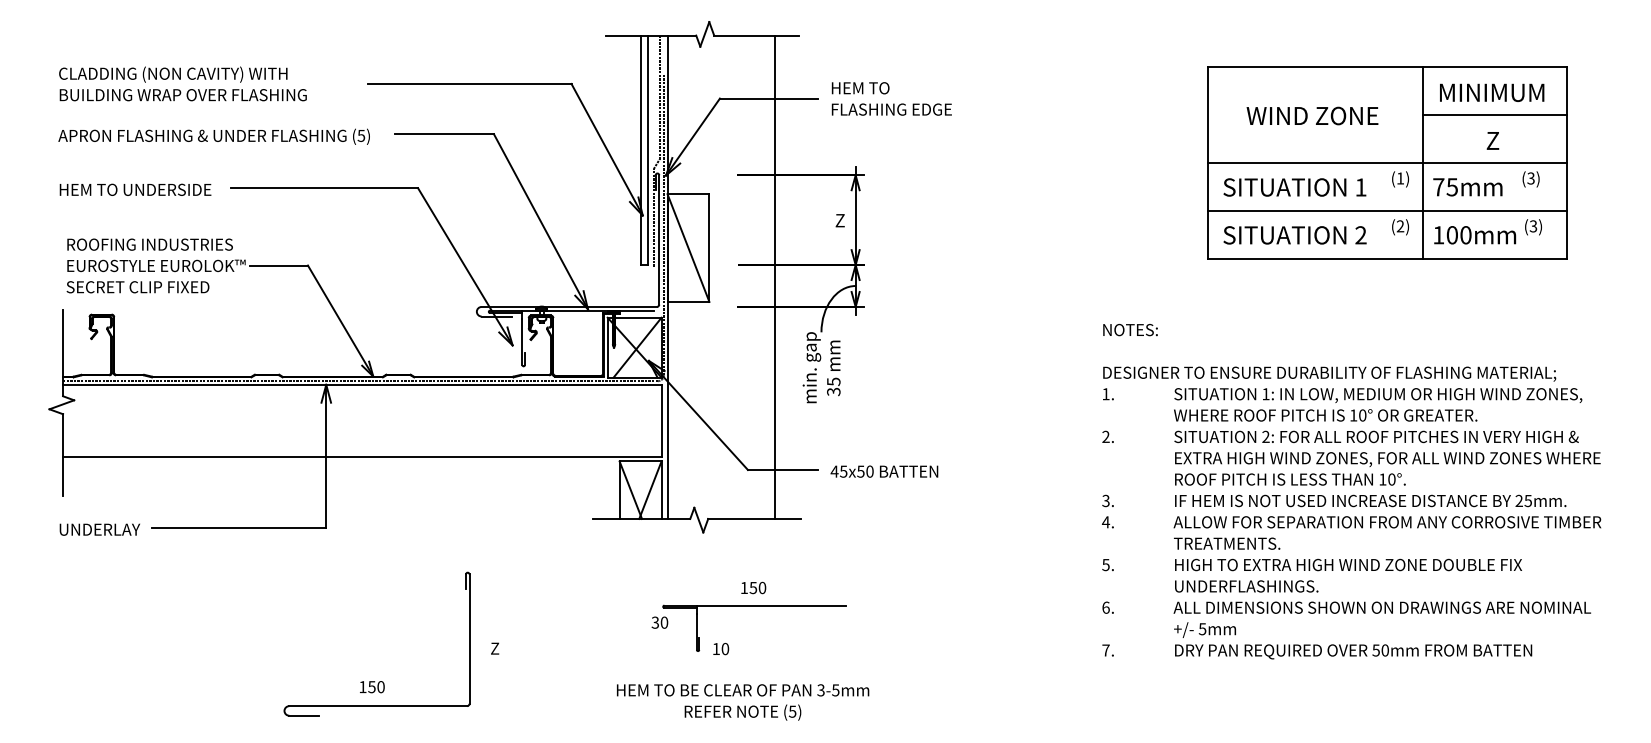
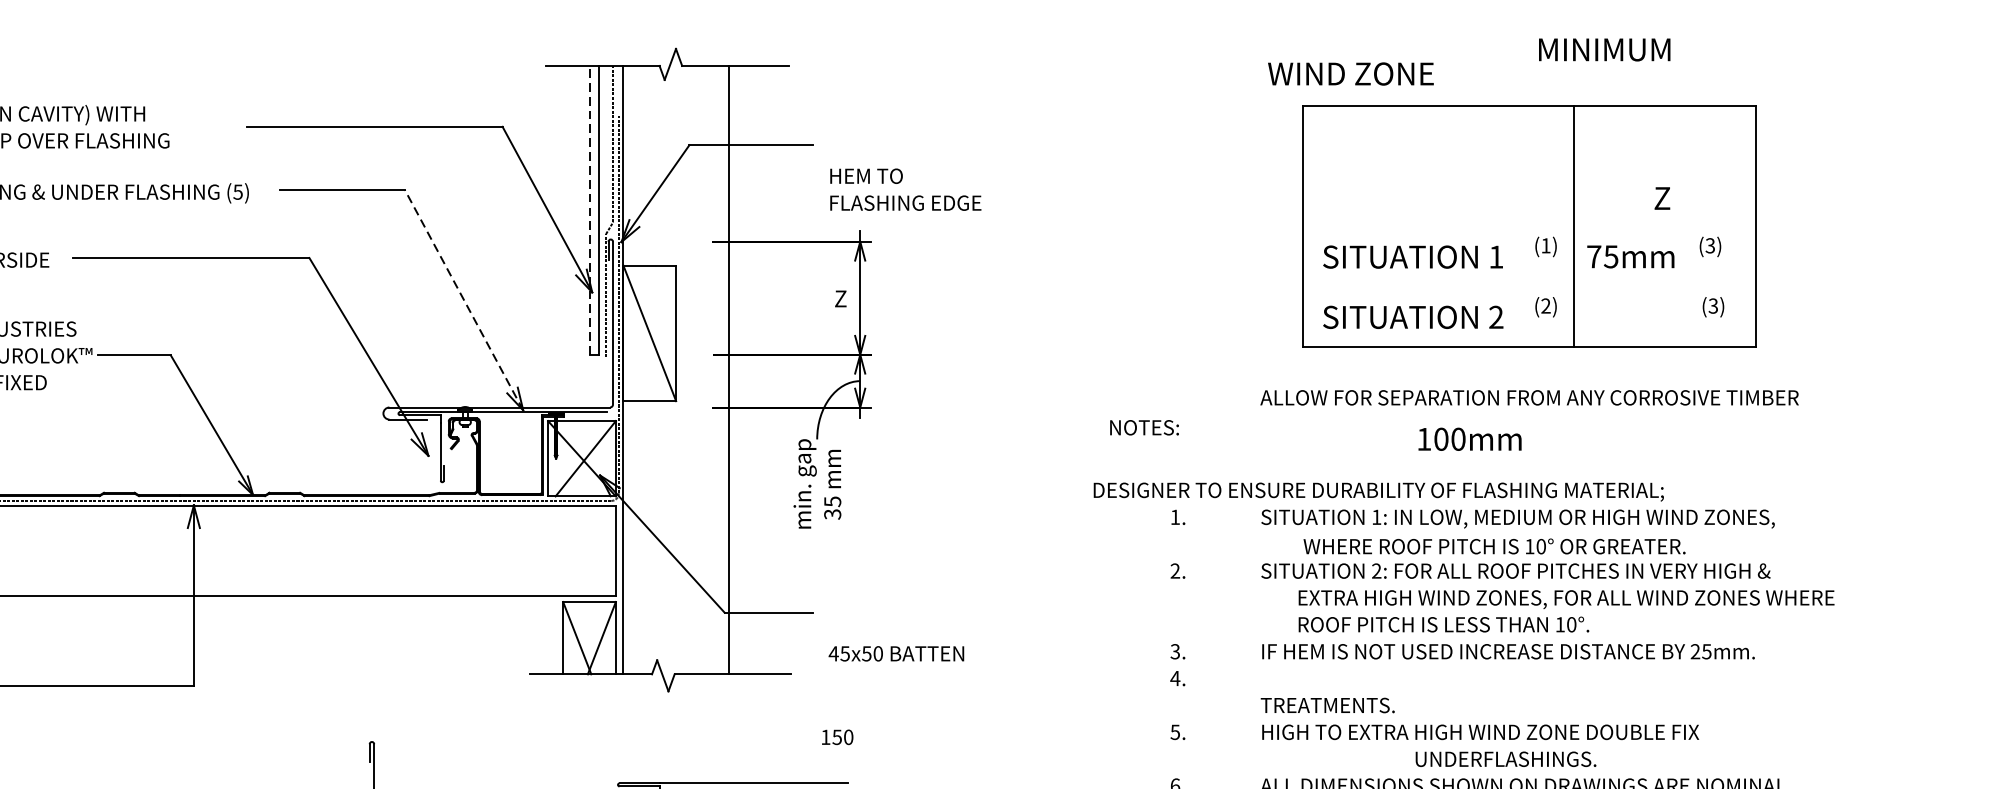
text: (1492, 92) -> (1605, 49), moved
text: (891, 98) -> (905, 189), moved
text: (1312, 115) -> (1350, 73), moved
line: (1495, 115) -> (1665, 166), removed
line: (640, 150) -> (589, 210), solid -> dashed
line: (1387, 163) -> (1529, 226), removed
line: (1387, 211) -> (1529, 287), removed
line: (540, 221) -> (463, 299), solid -> dashed
text: (1475, 235) -> (1470, 439), moved
line: (775, 276) -> (729, 369), moved
text: (1130, 330) -> (1144, 428), moved
text: (1329, 373) -> (1378, 491), moved
text: (1325, 415) -> (1494, 546), moved
text: (1387, 468) -> (1566, 610), moved
text: (884, 471) -> (896, 653), moved
text: (1387, 522) -> (1529, 398), moved
text: (1246, 586) -> (1505, 759), moved
text: (753, 587) -> (837, 736), moved

